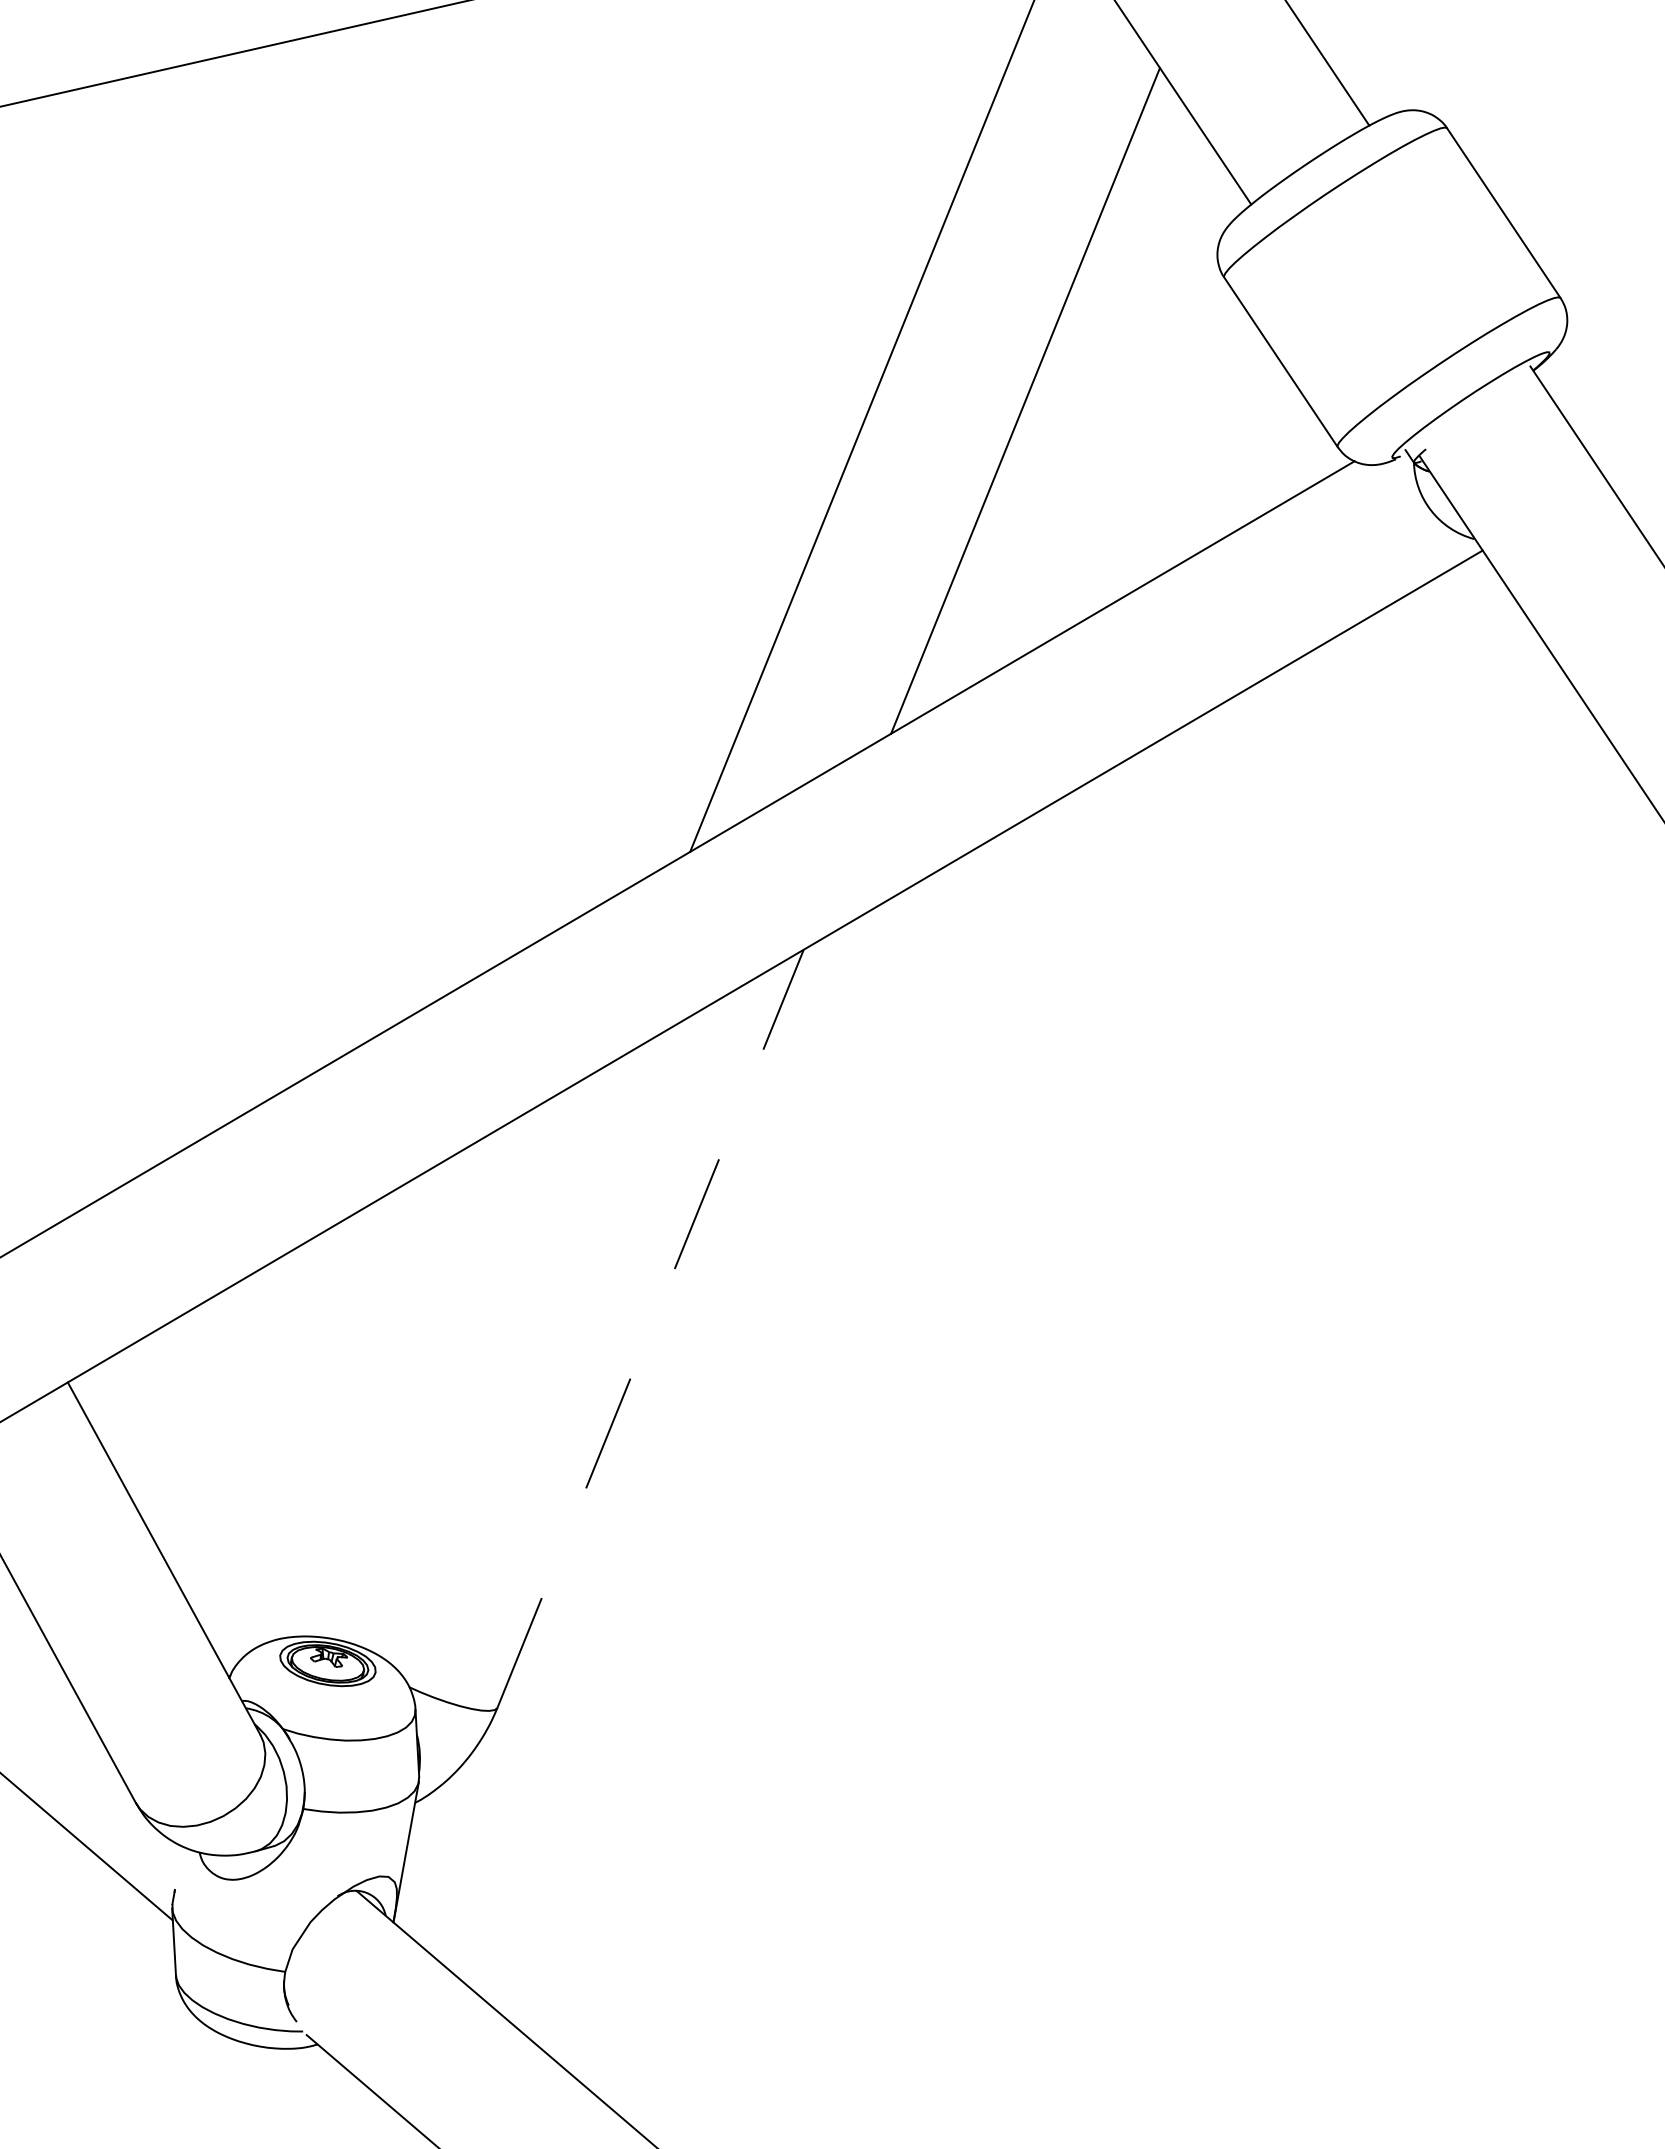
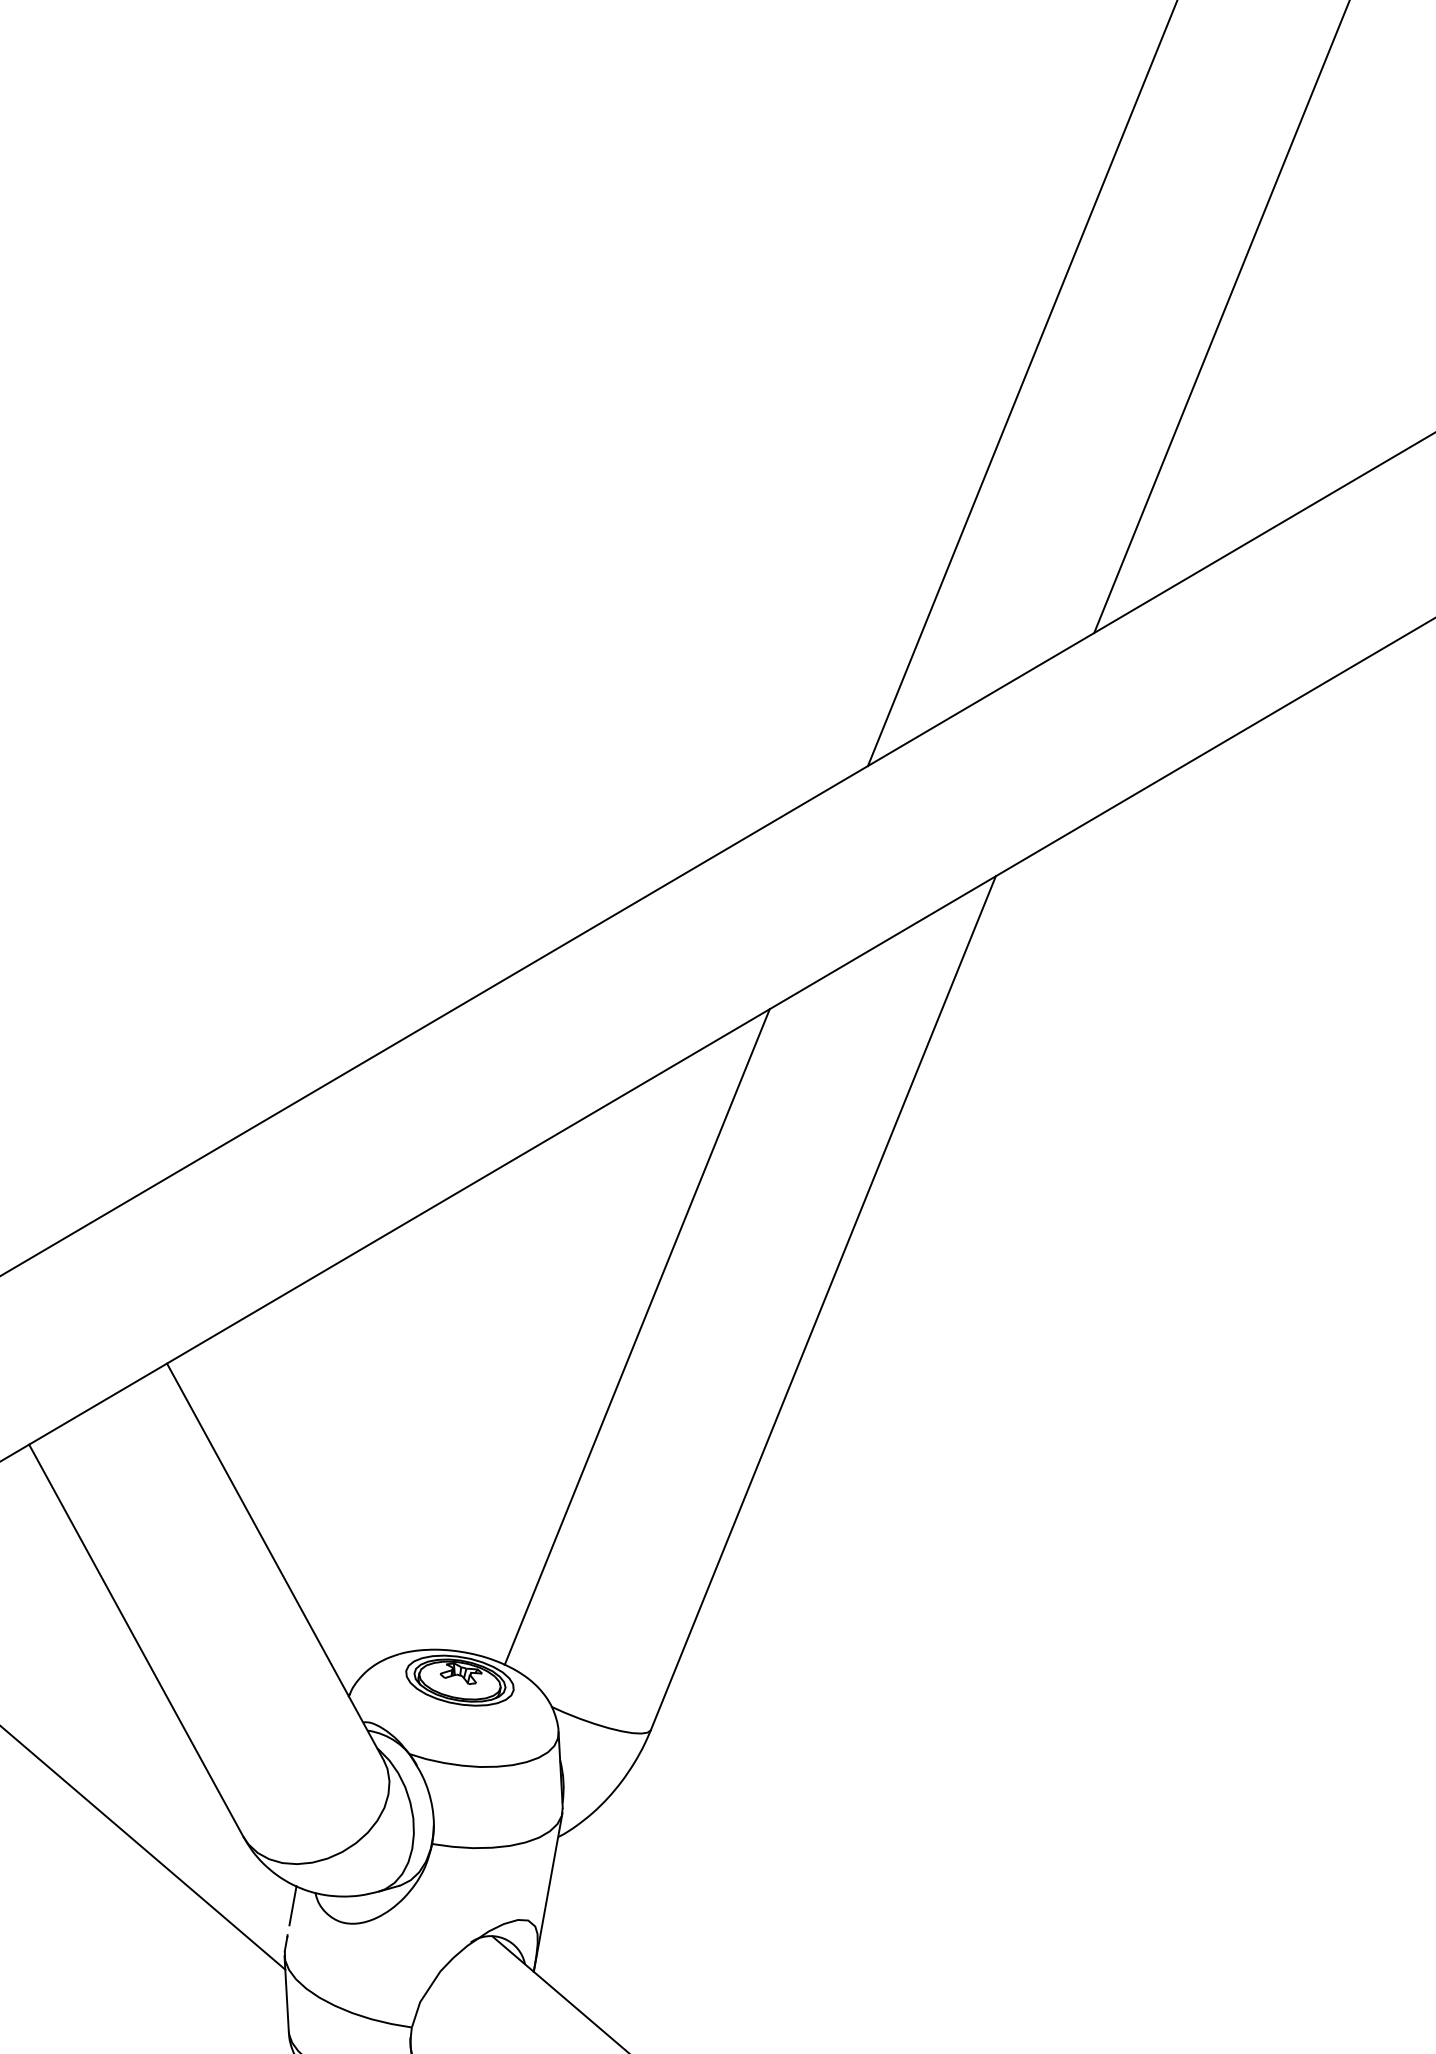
line: (650, 1328) -> (823, 1302), dashed -> solid
line: (485, 1358) -> (637, 1336), added
line: (179, 1863) -> (292, 1905), added

